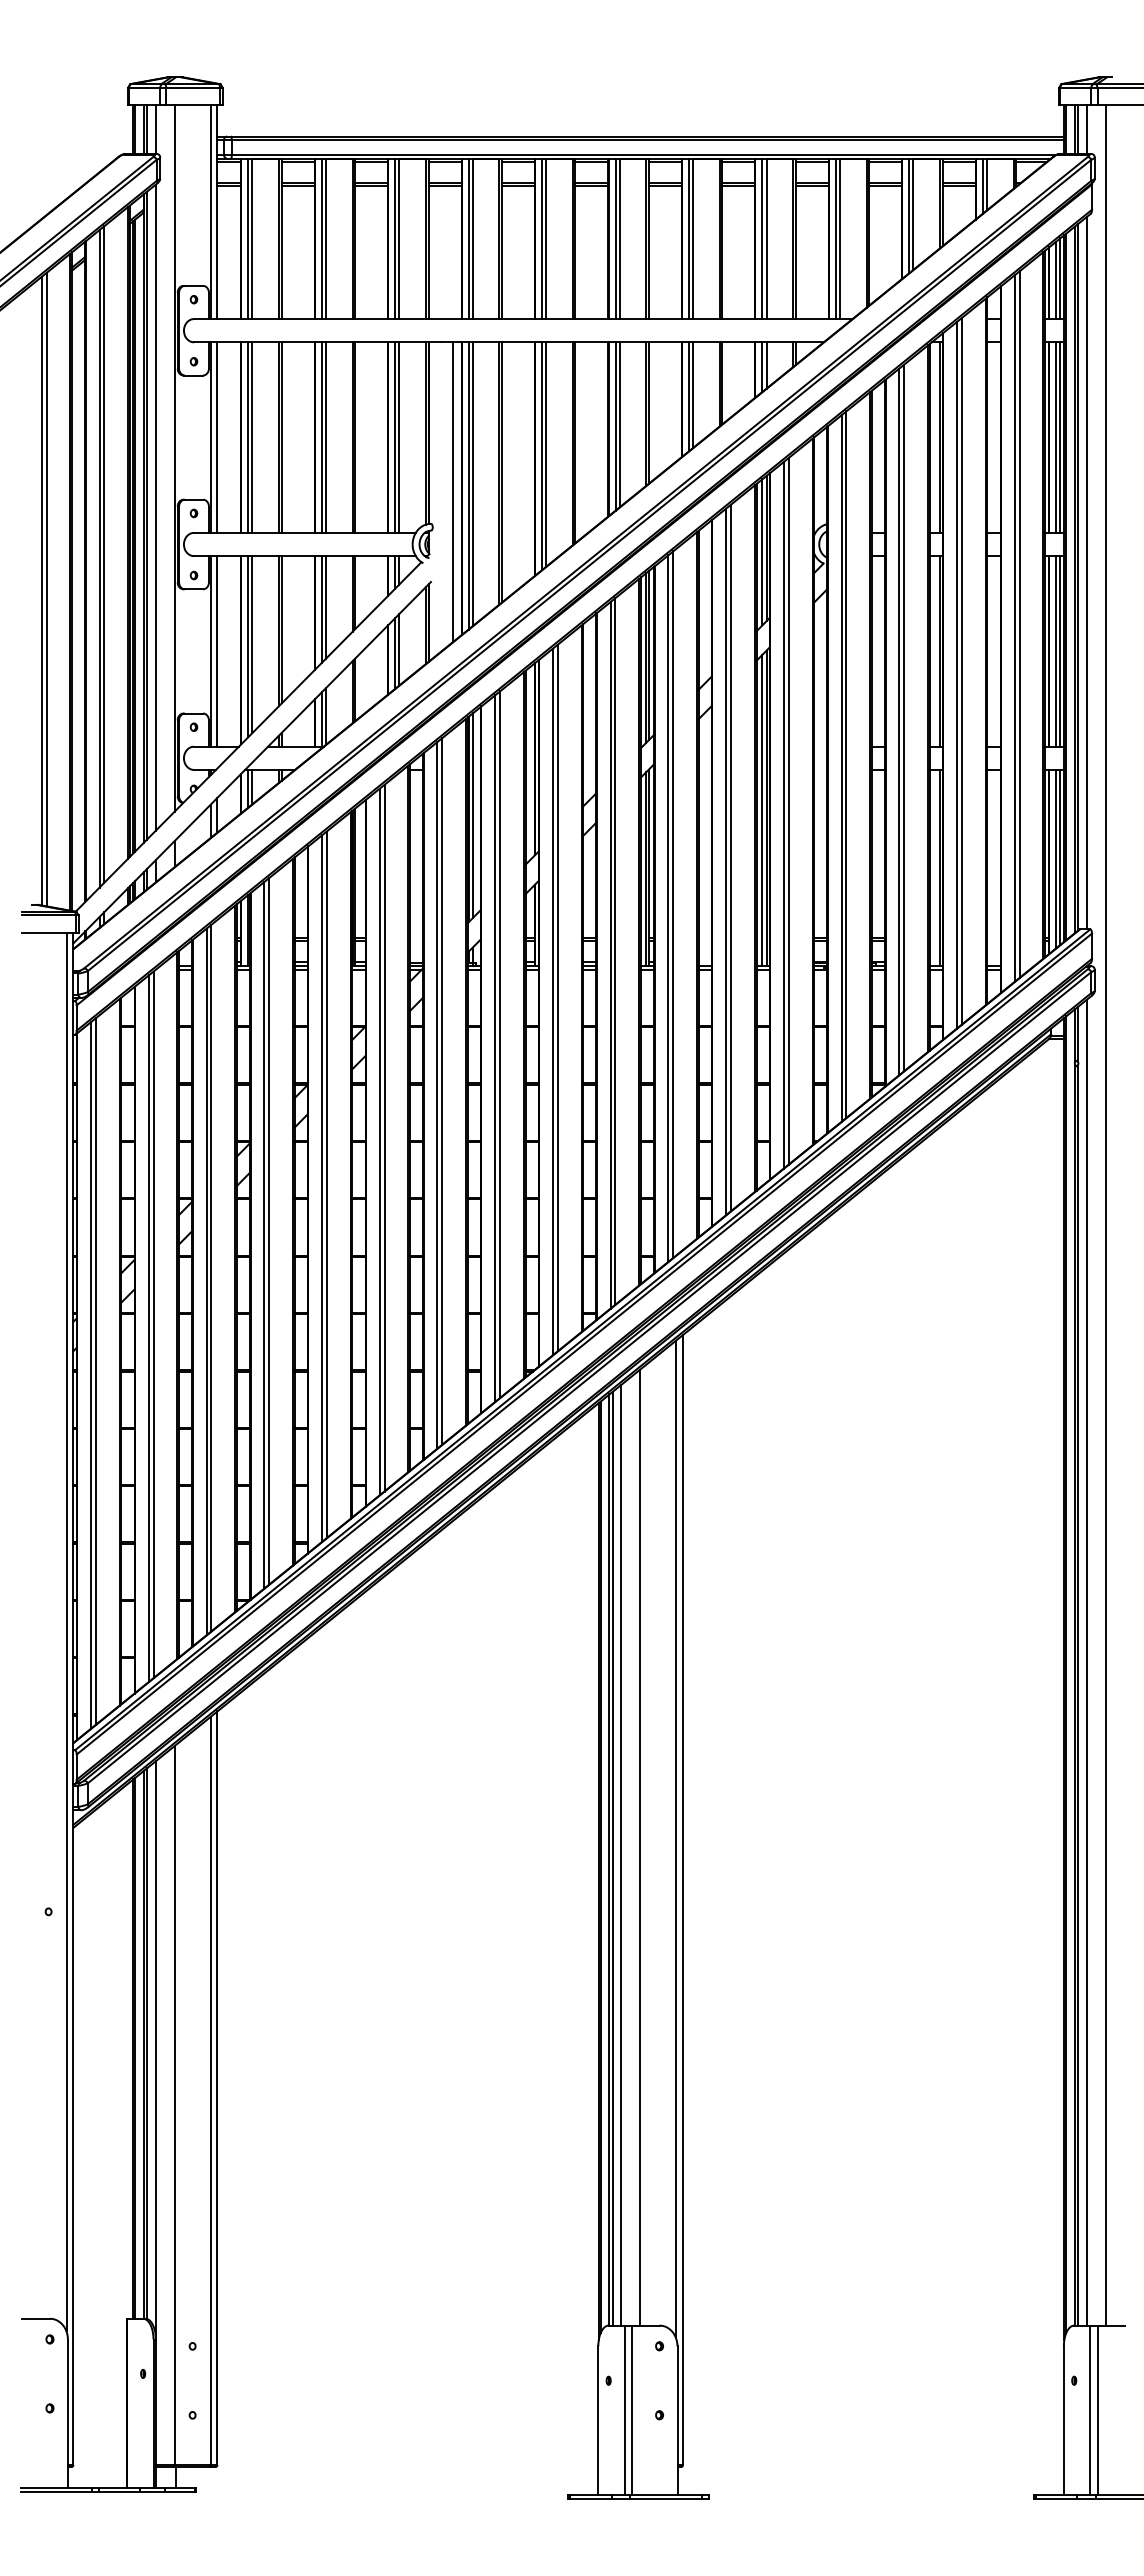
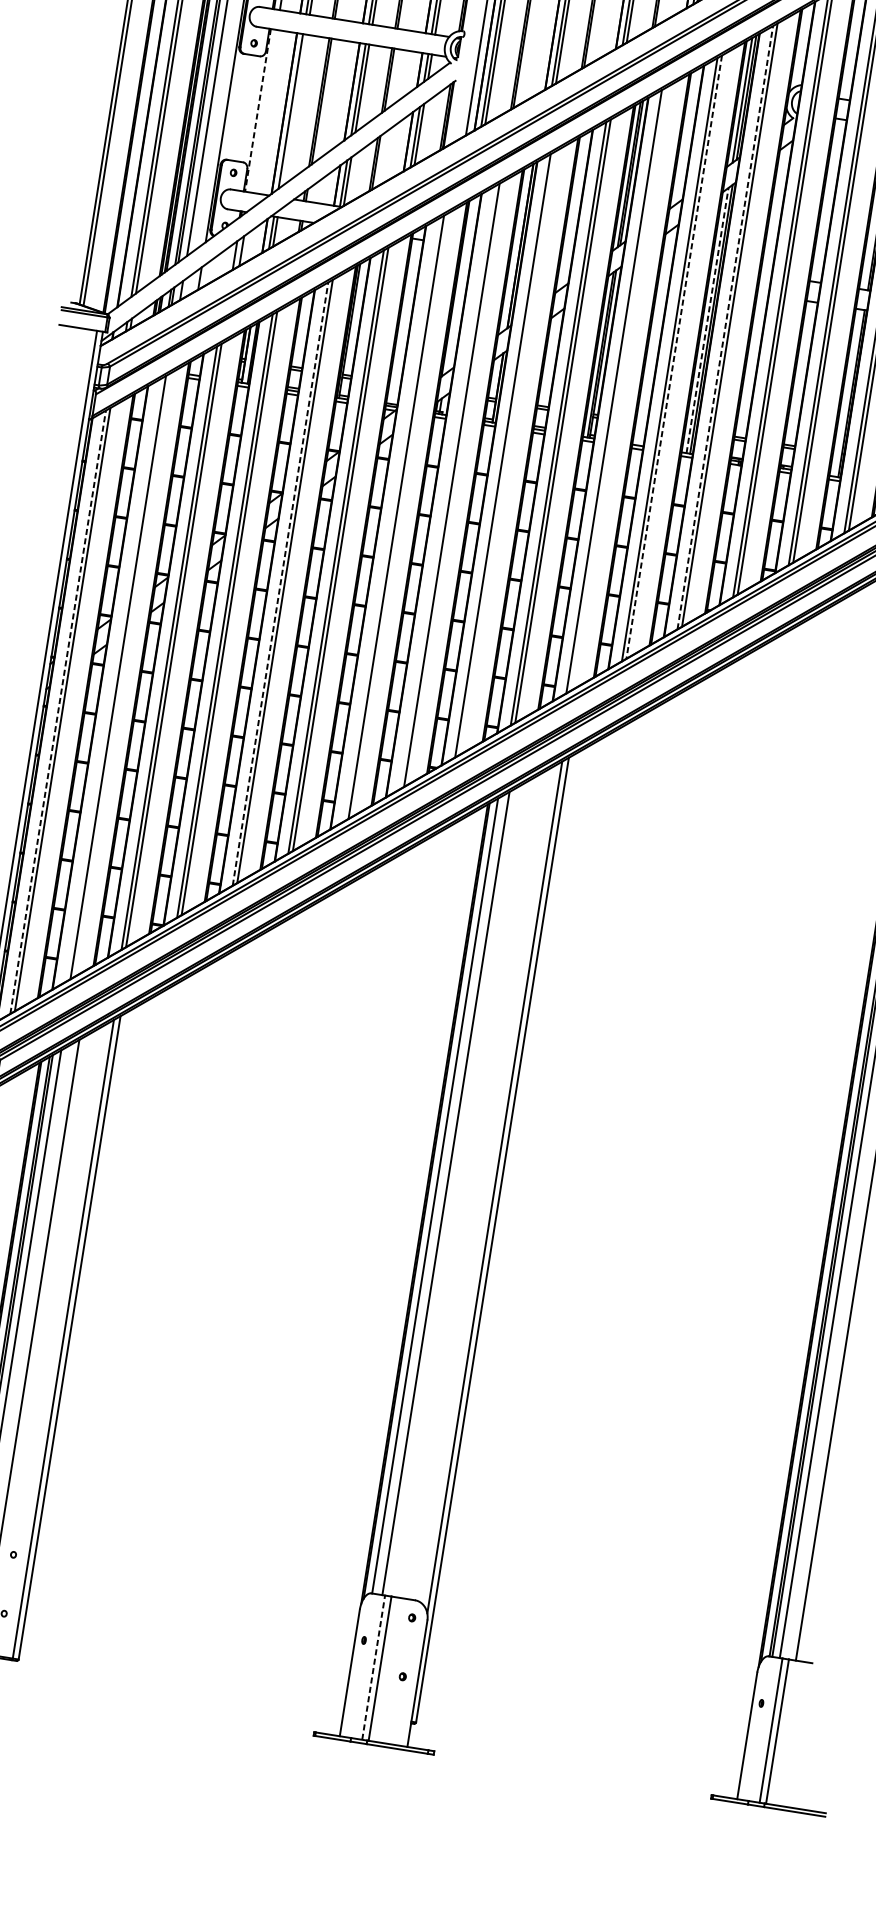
line: (252, 644) -> (294, 110), removed
line: (210, 651) -> (257, 110), solid -> dashed
line: (217, 651) -> (263, 111), removed
line: (762, 809) -> (707, 319), solid -> dashed
line: (783, 814) -> (725, 327), solid -> dashed
line: (472, 815) -> (459, 285), removed
line: (730, 858) -> (673, 357), solid -> dashed
line: (673, 904) -> (618, 389), removed
line: (557, 997) -> (507, 452), removed
line: (495, 1048) -> (447, 487), removed
line: (437, 1095) -> (391, 520), removed
line: (322, 1188) -> (280, 583), solid -> dashed
line: (148, 1328) -> (113, 679), removed
line: (91, 1374) -> (58, 711), solid -> dashed
line: (640, 1847) -> (463, 1189), removed
line: (612, 1858) -> (437, 1195), removed
line: (624, 2409) -> (373, 1667), solid -> dashed

